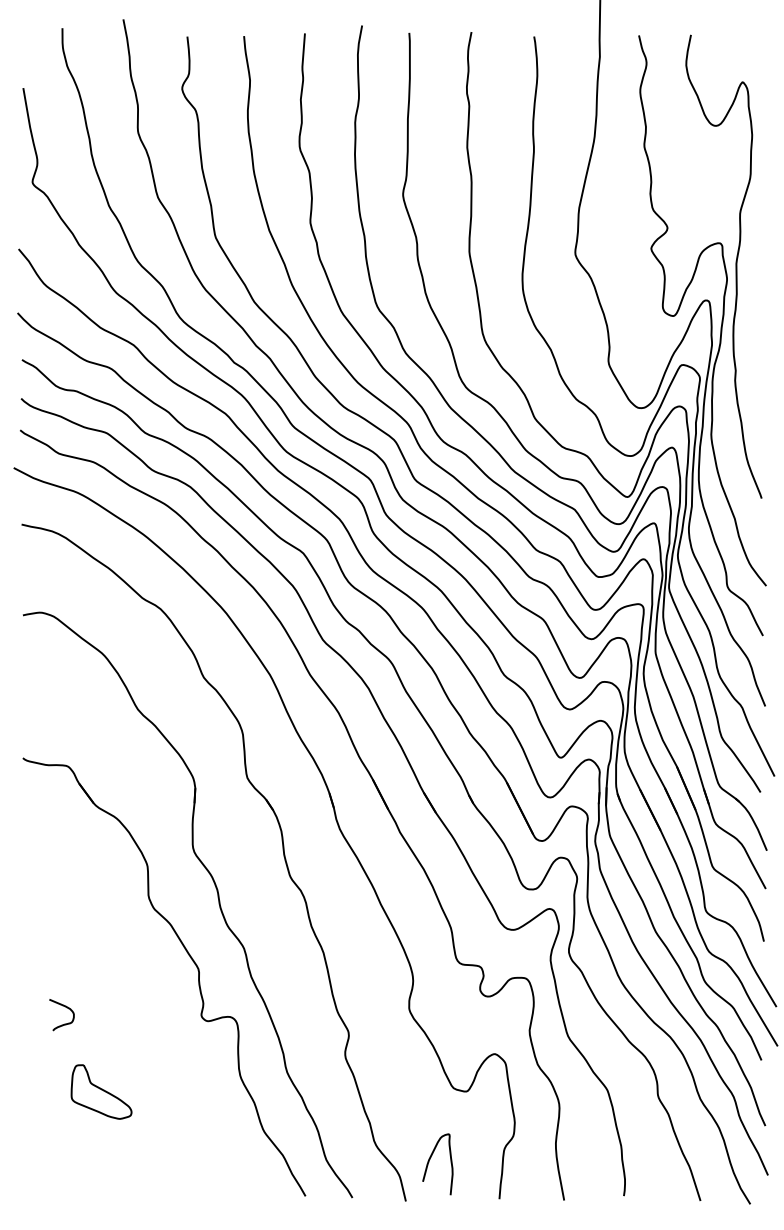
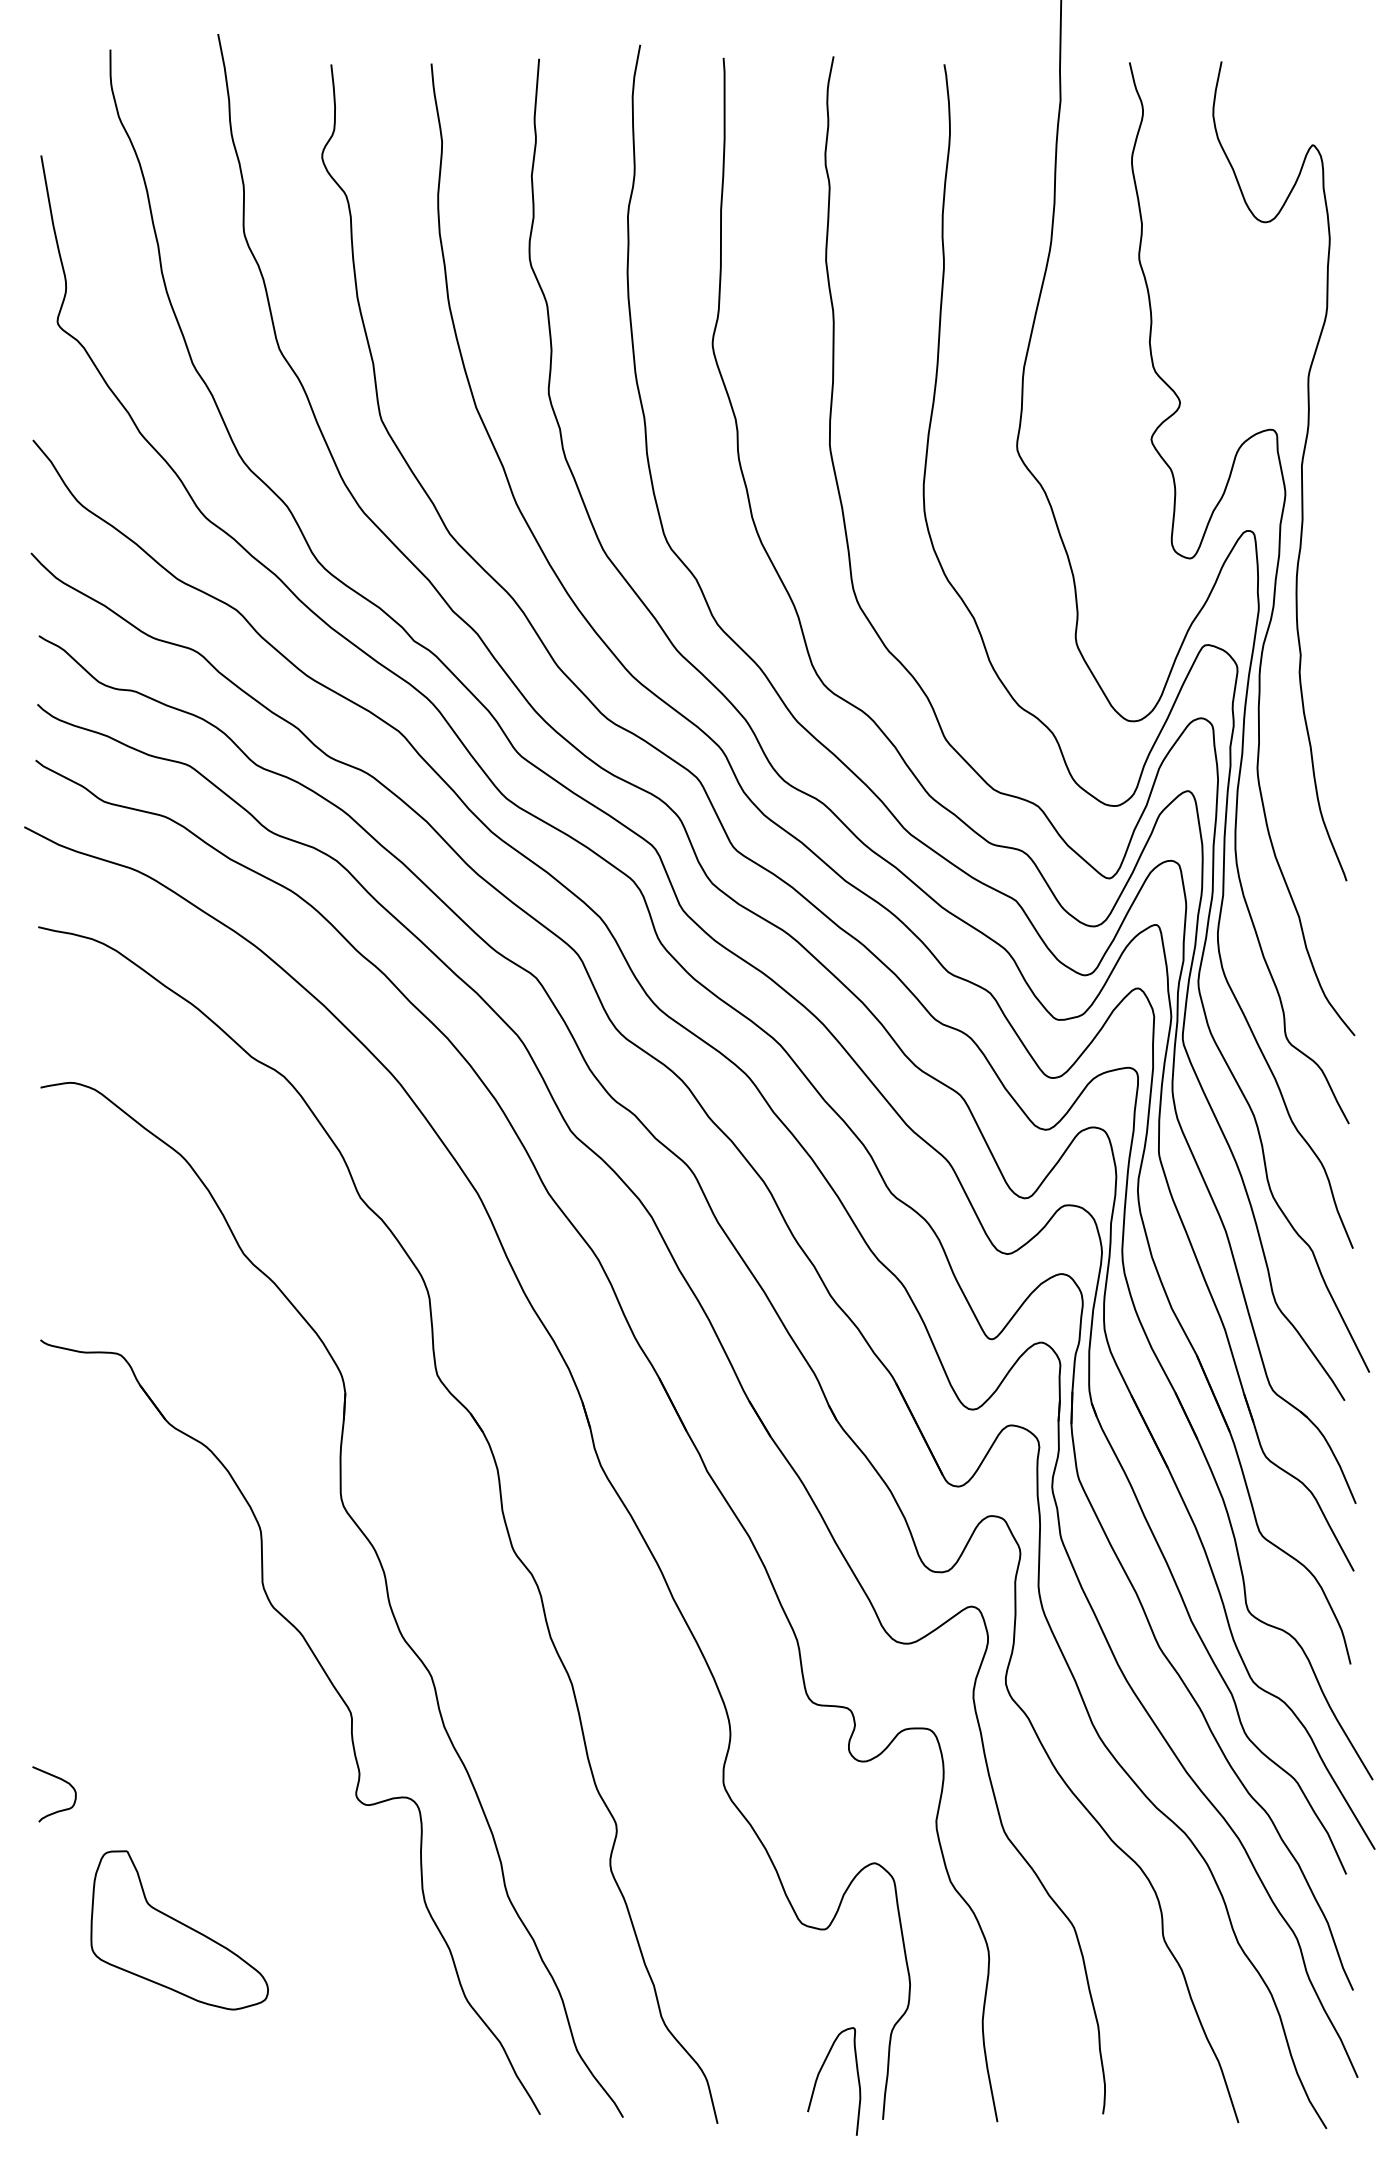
curve: (64, 1023) -> (59, 1809), moved
part: (101, 1091) -> (179, 1929), size x1.67
curve: (429, 1162) -> (819, 2077), moved

